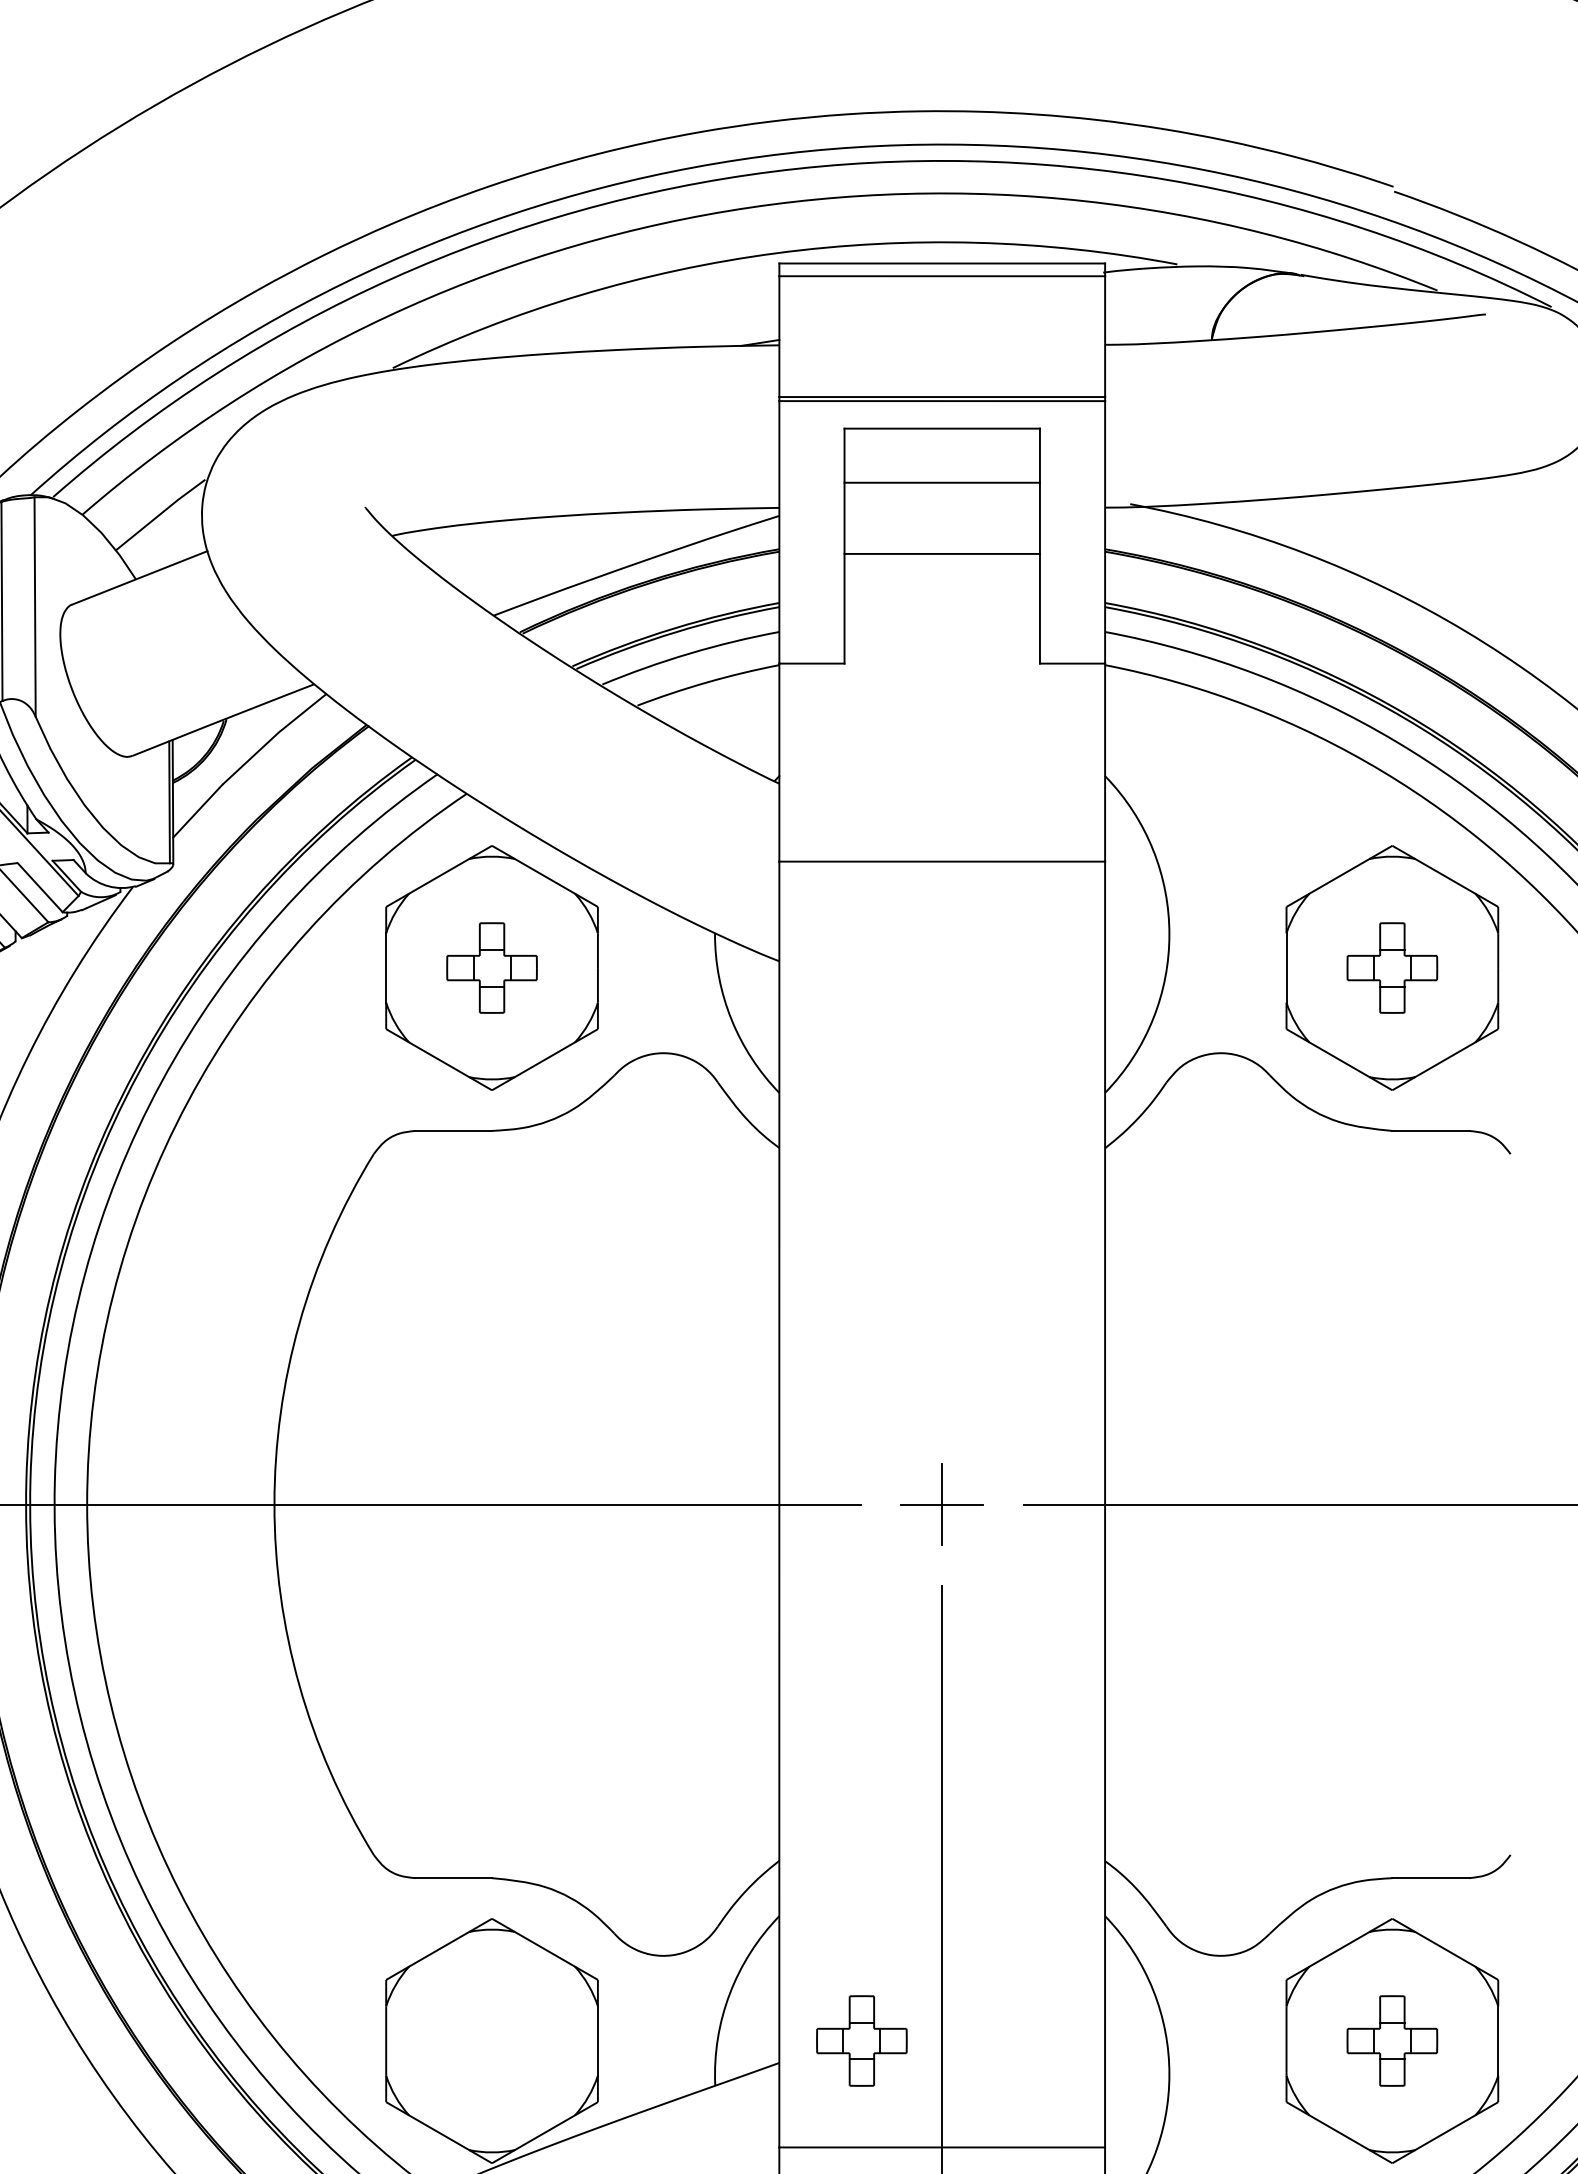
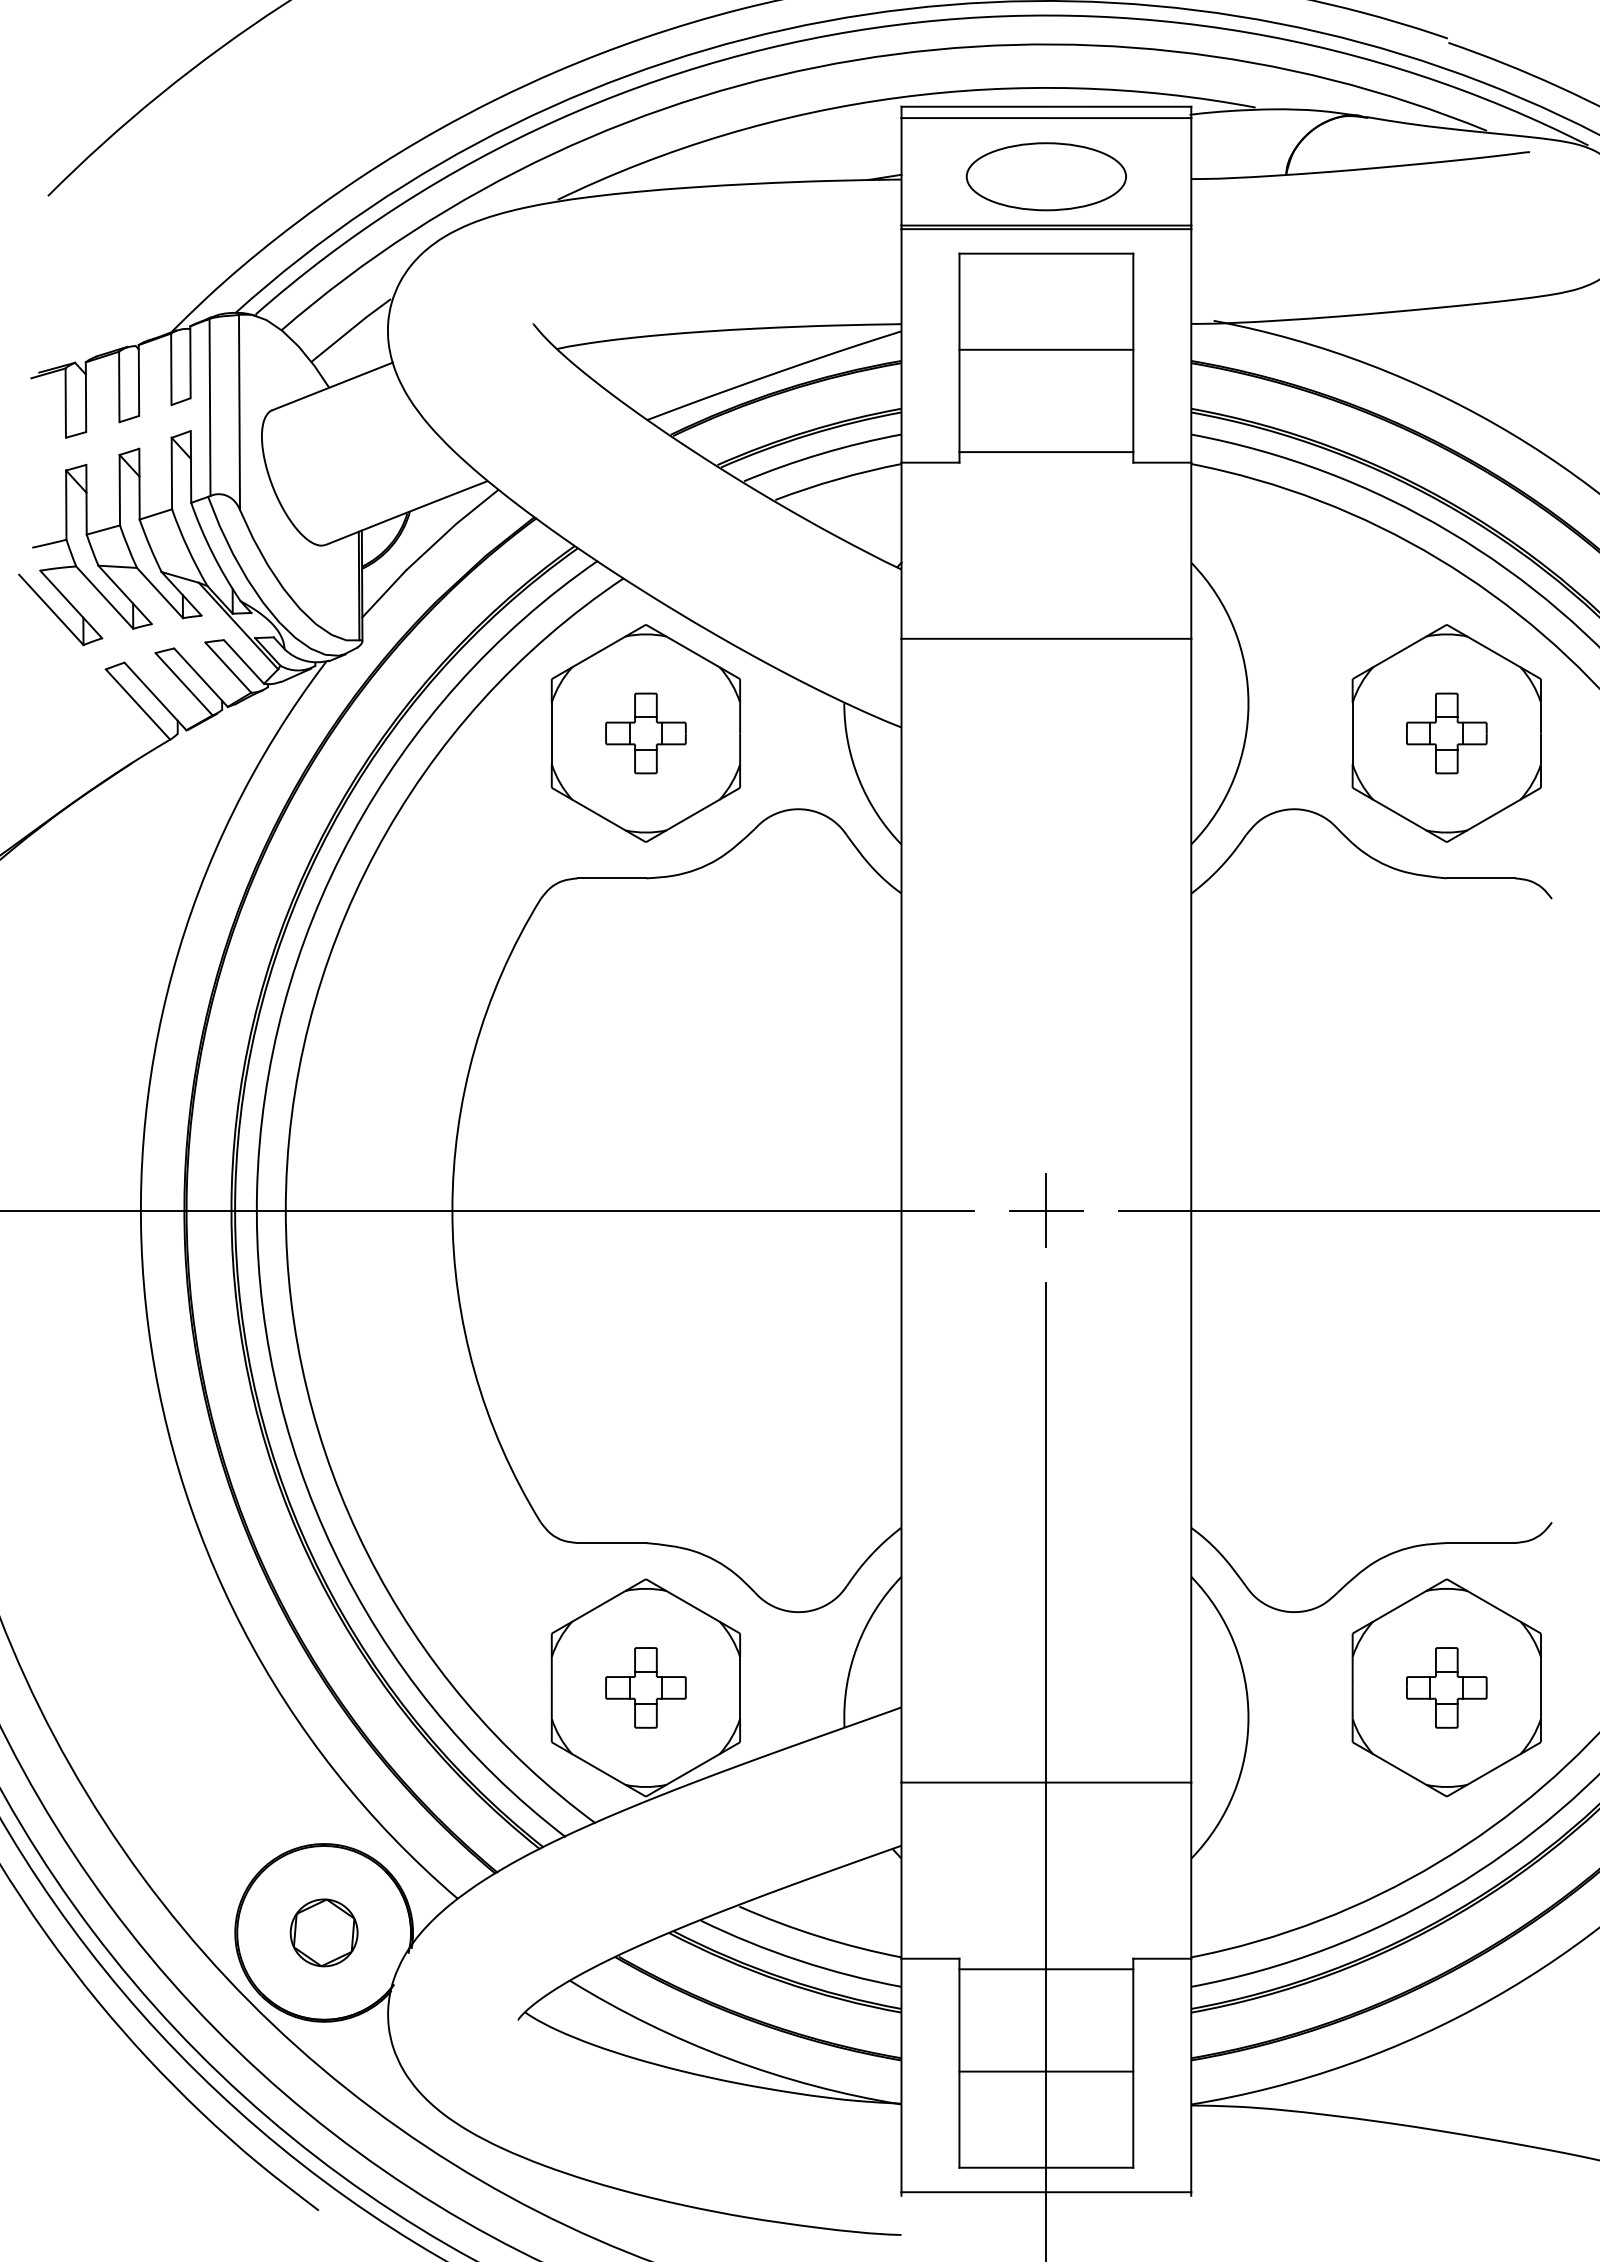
part: (941, 341) -> (1045, 176), added
line: (942, 482) -> (1046, 349), moved
line: (942, 554) -> (1046, 452), moved
part: (861, 2040) -> (645, 1687), moved

